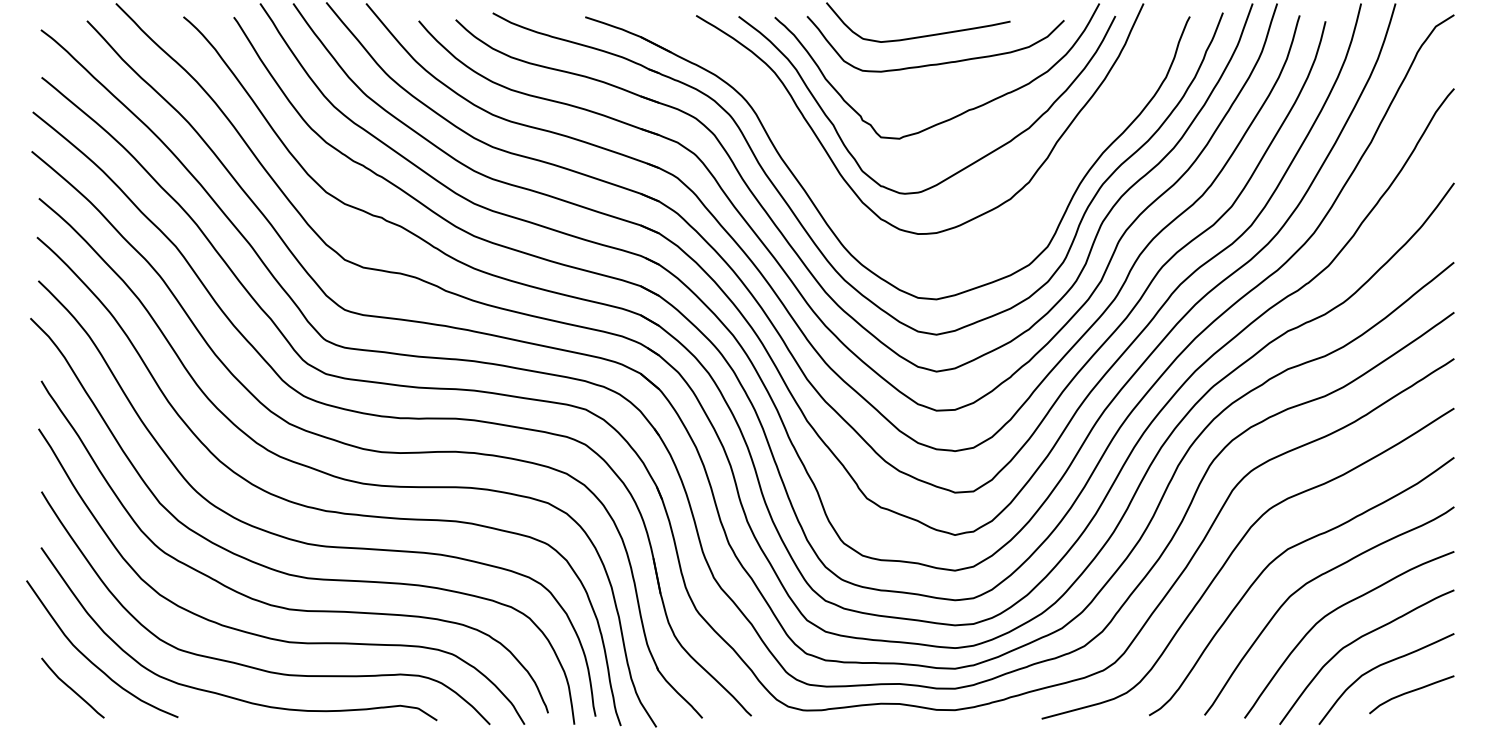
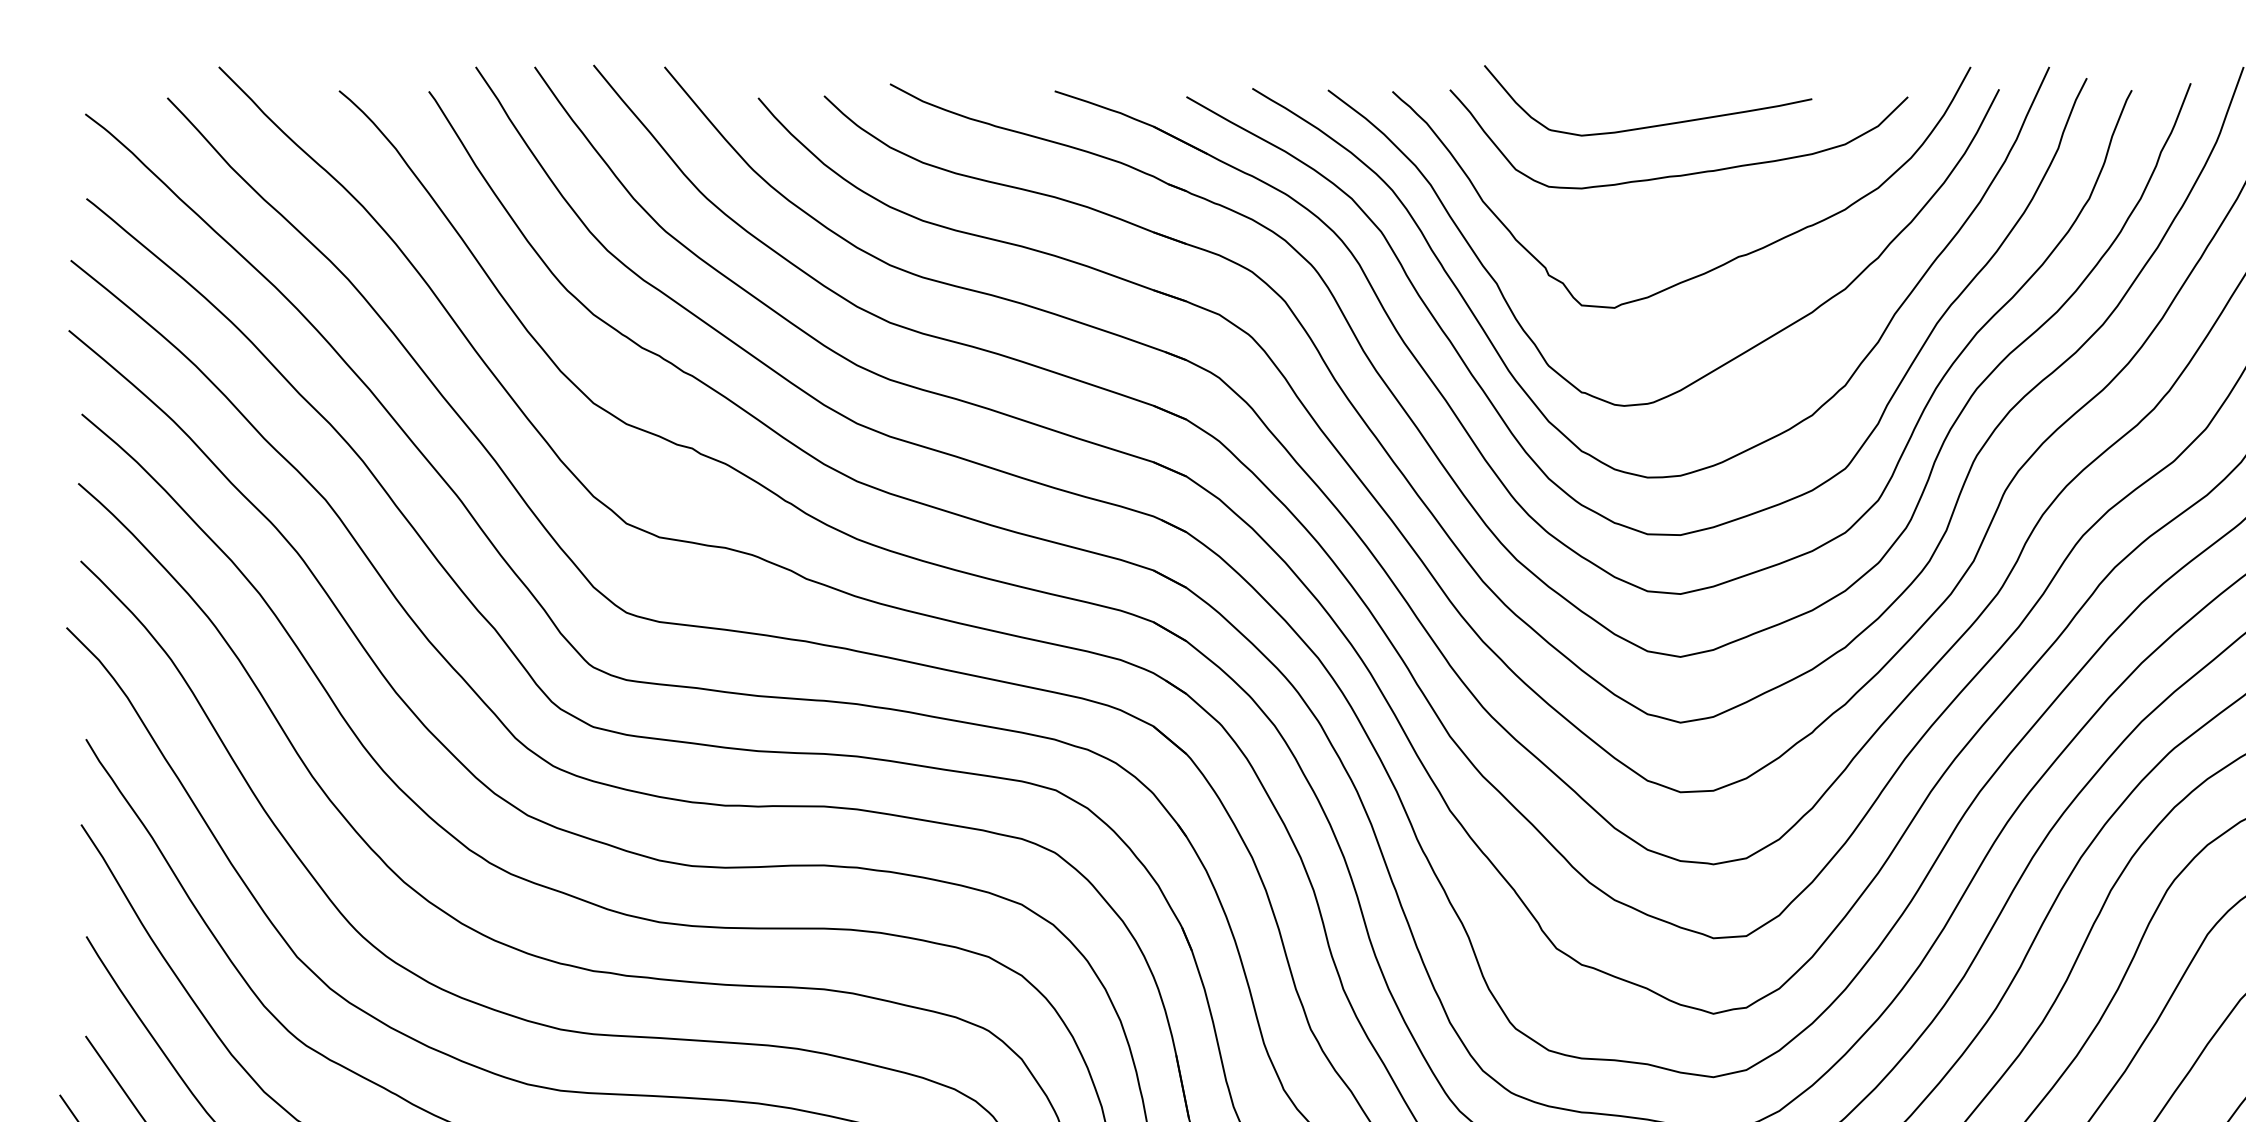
curve: (831, 191) -> (1493, 401), added

